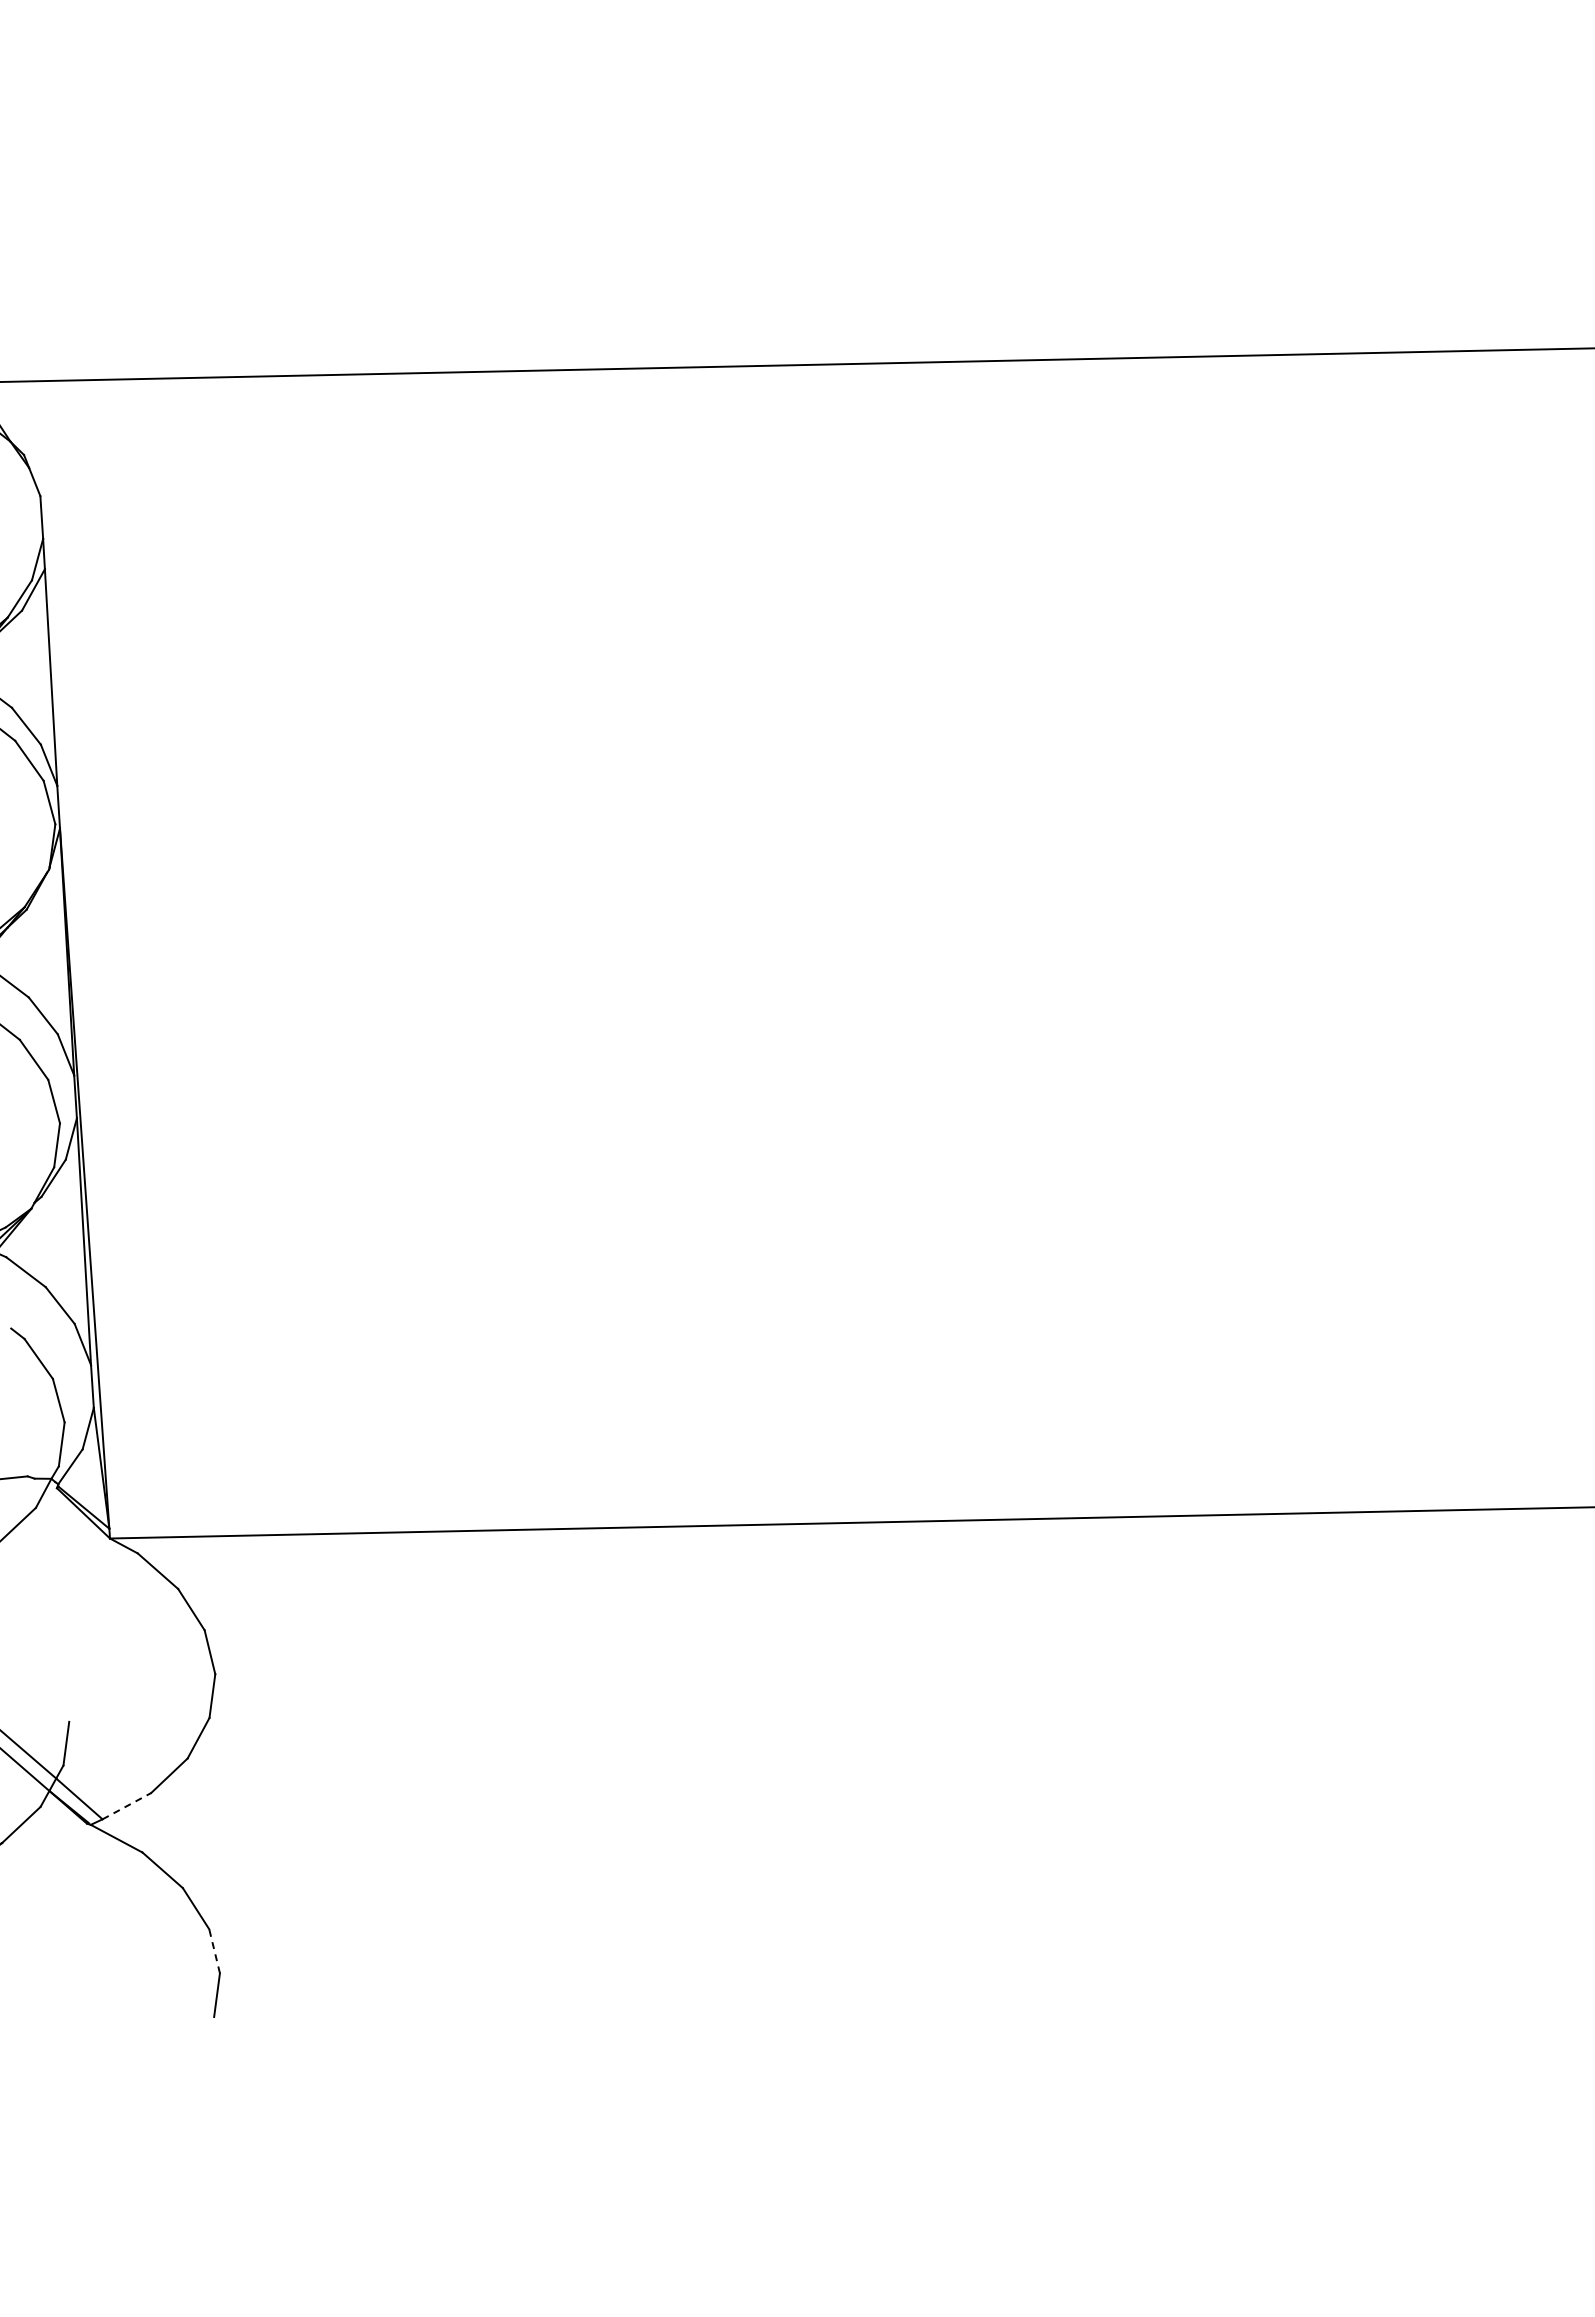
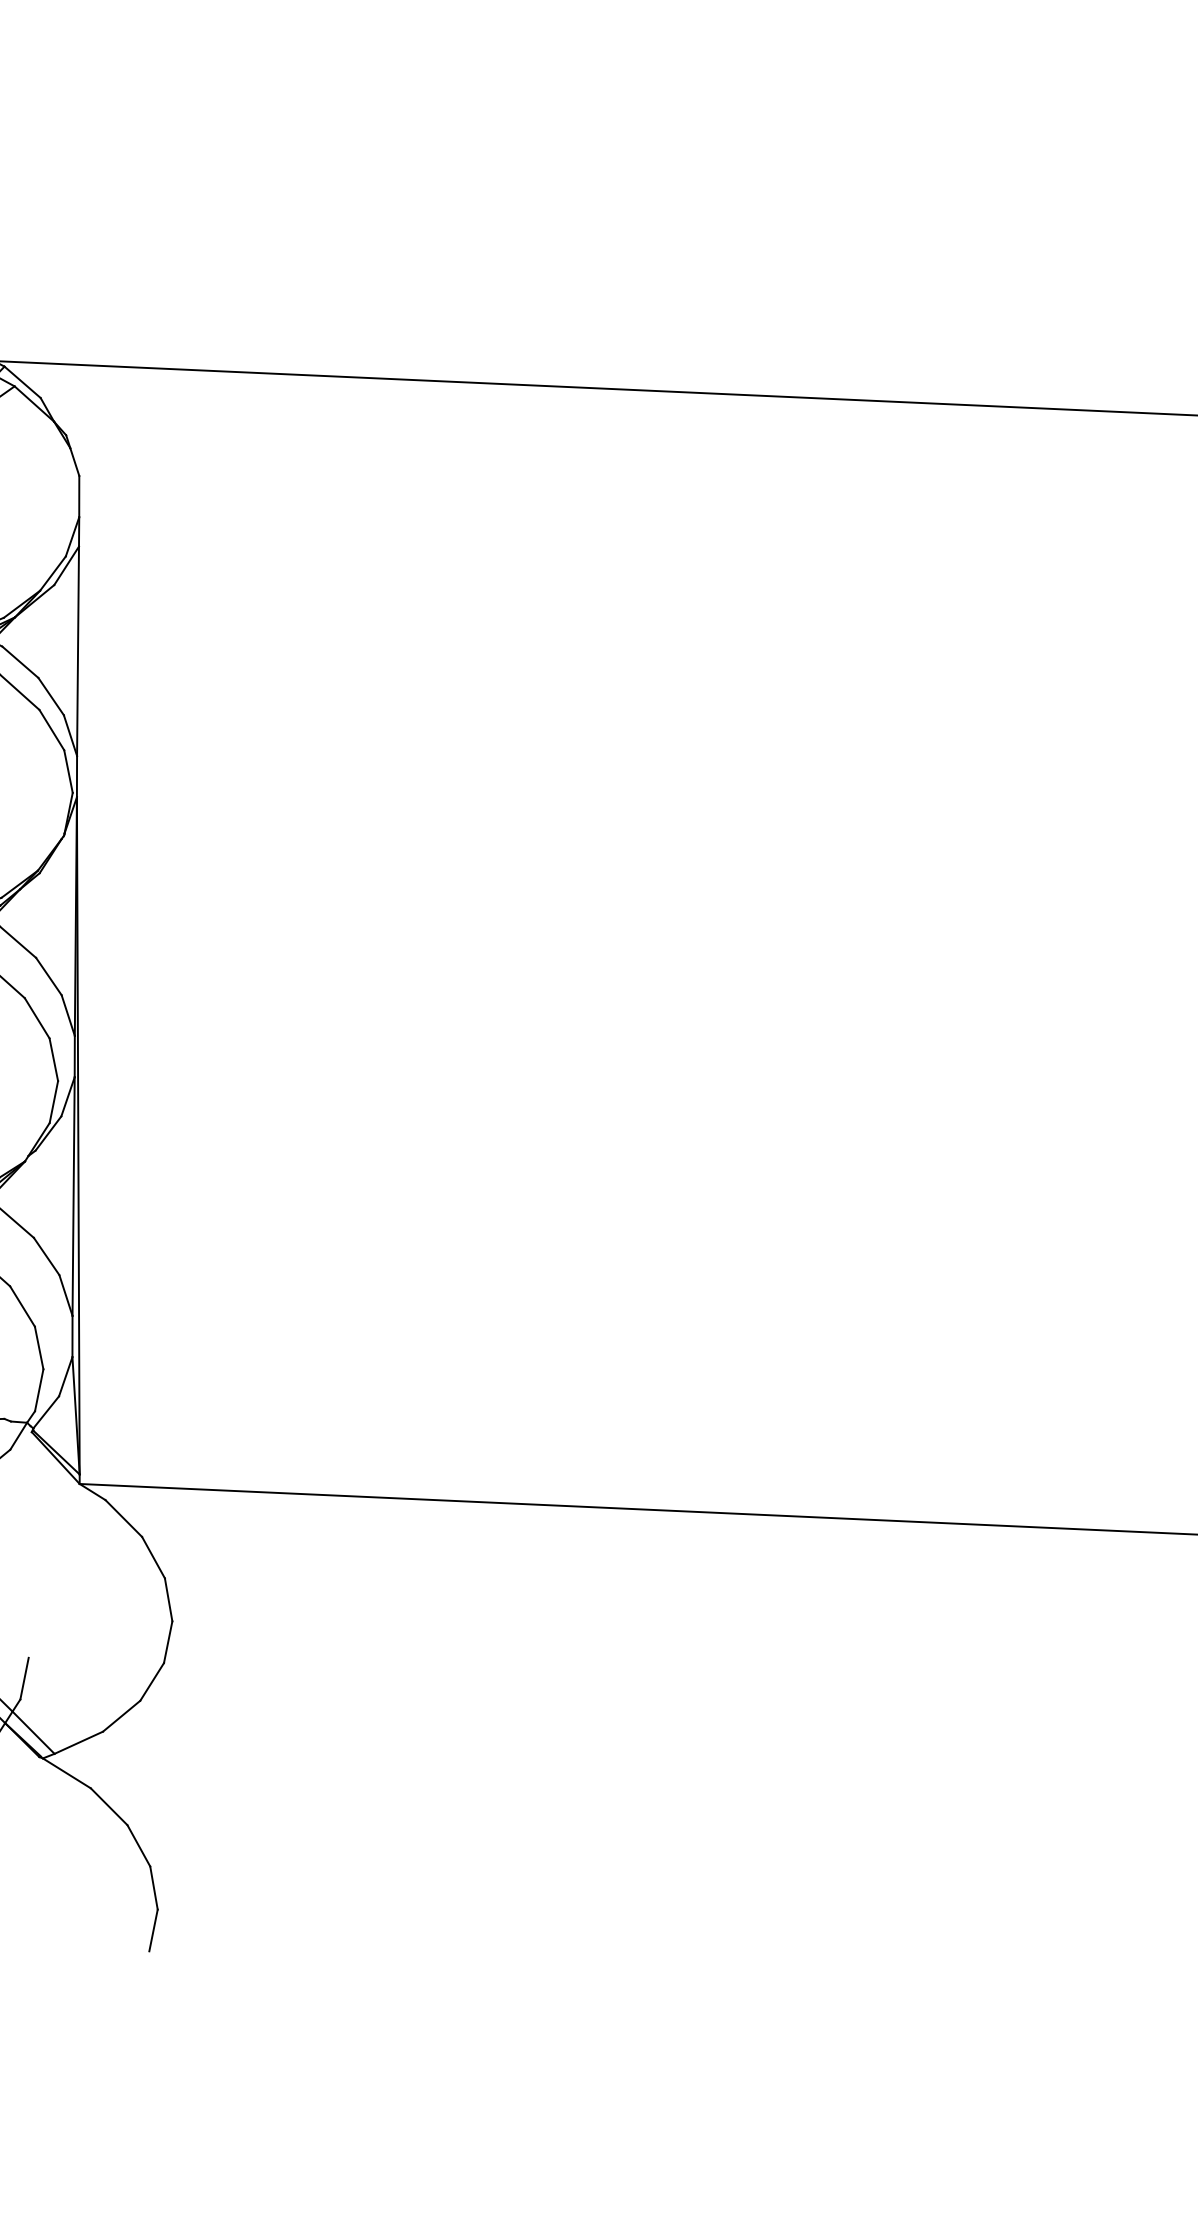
line: (126, 1806) -> (78, 1743), dashed -> solid
line: (214, 1951) -> (153, 1888), dashed -> solid

